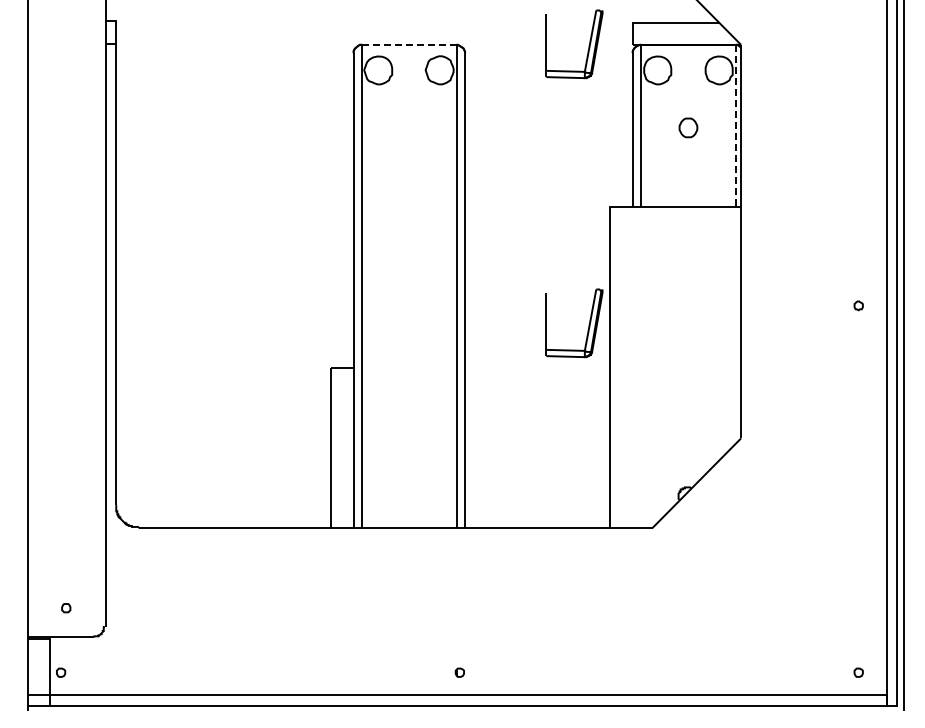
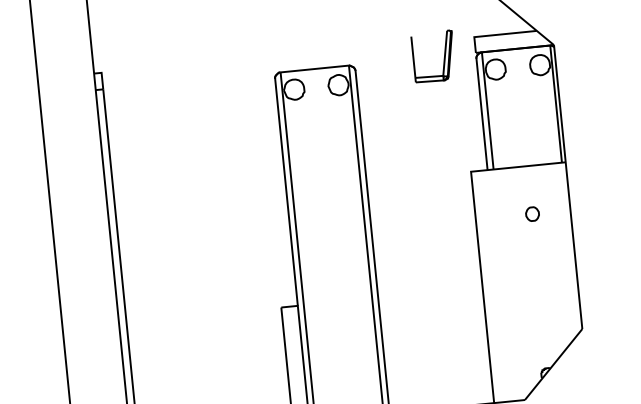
line: (408, 44) -> (314, 68), dashed -> solid
line: (735, 126) -> (555, 104), dashed -> solid
part: (688, 127) -> (532, 213), moved
part: (588, 324) -> (464, 257), removed

